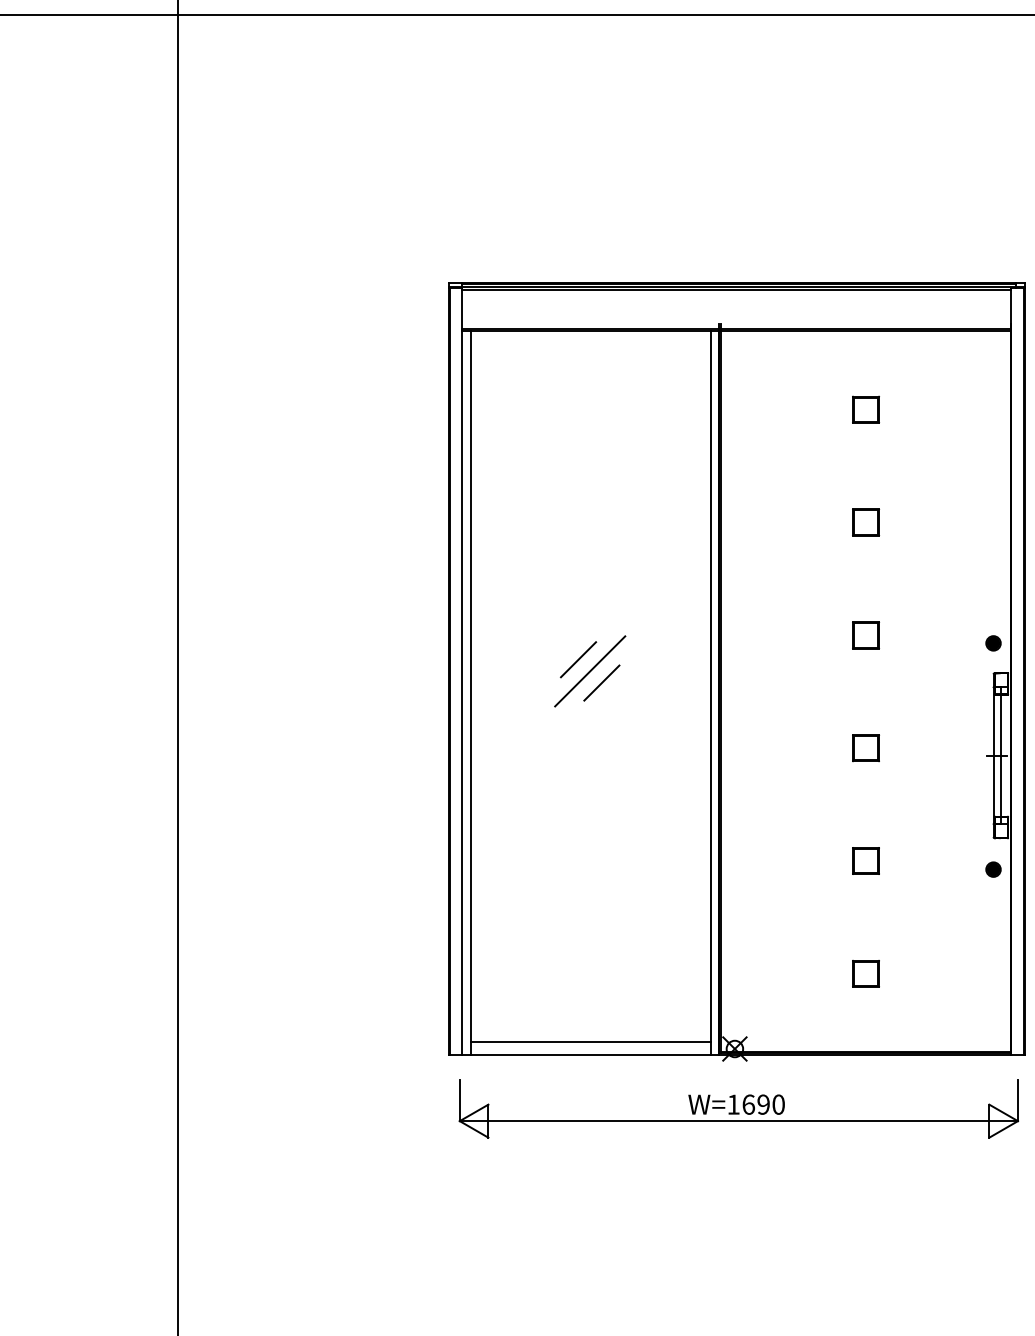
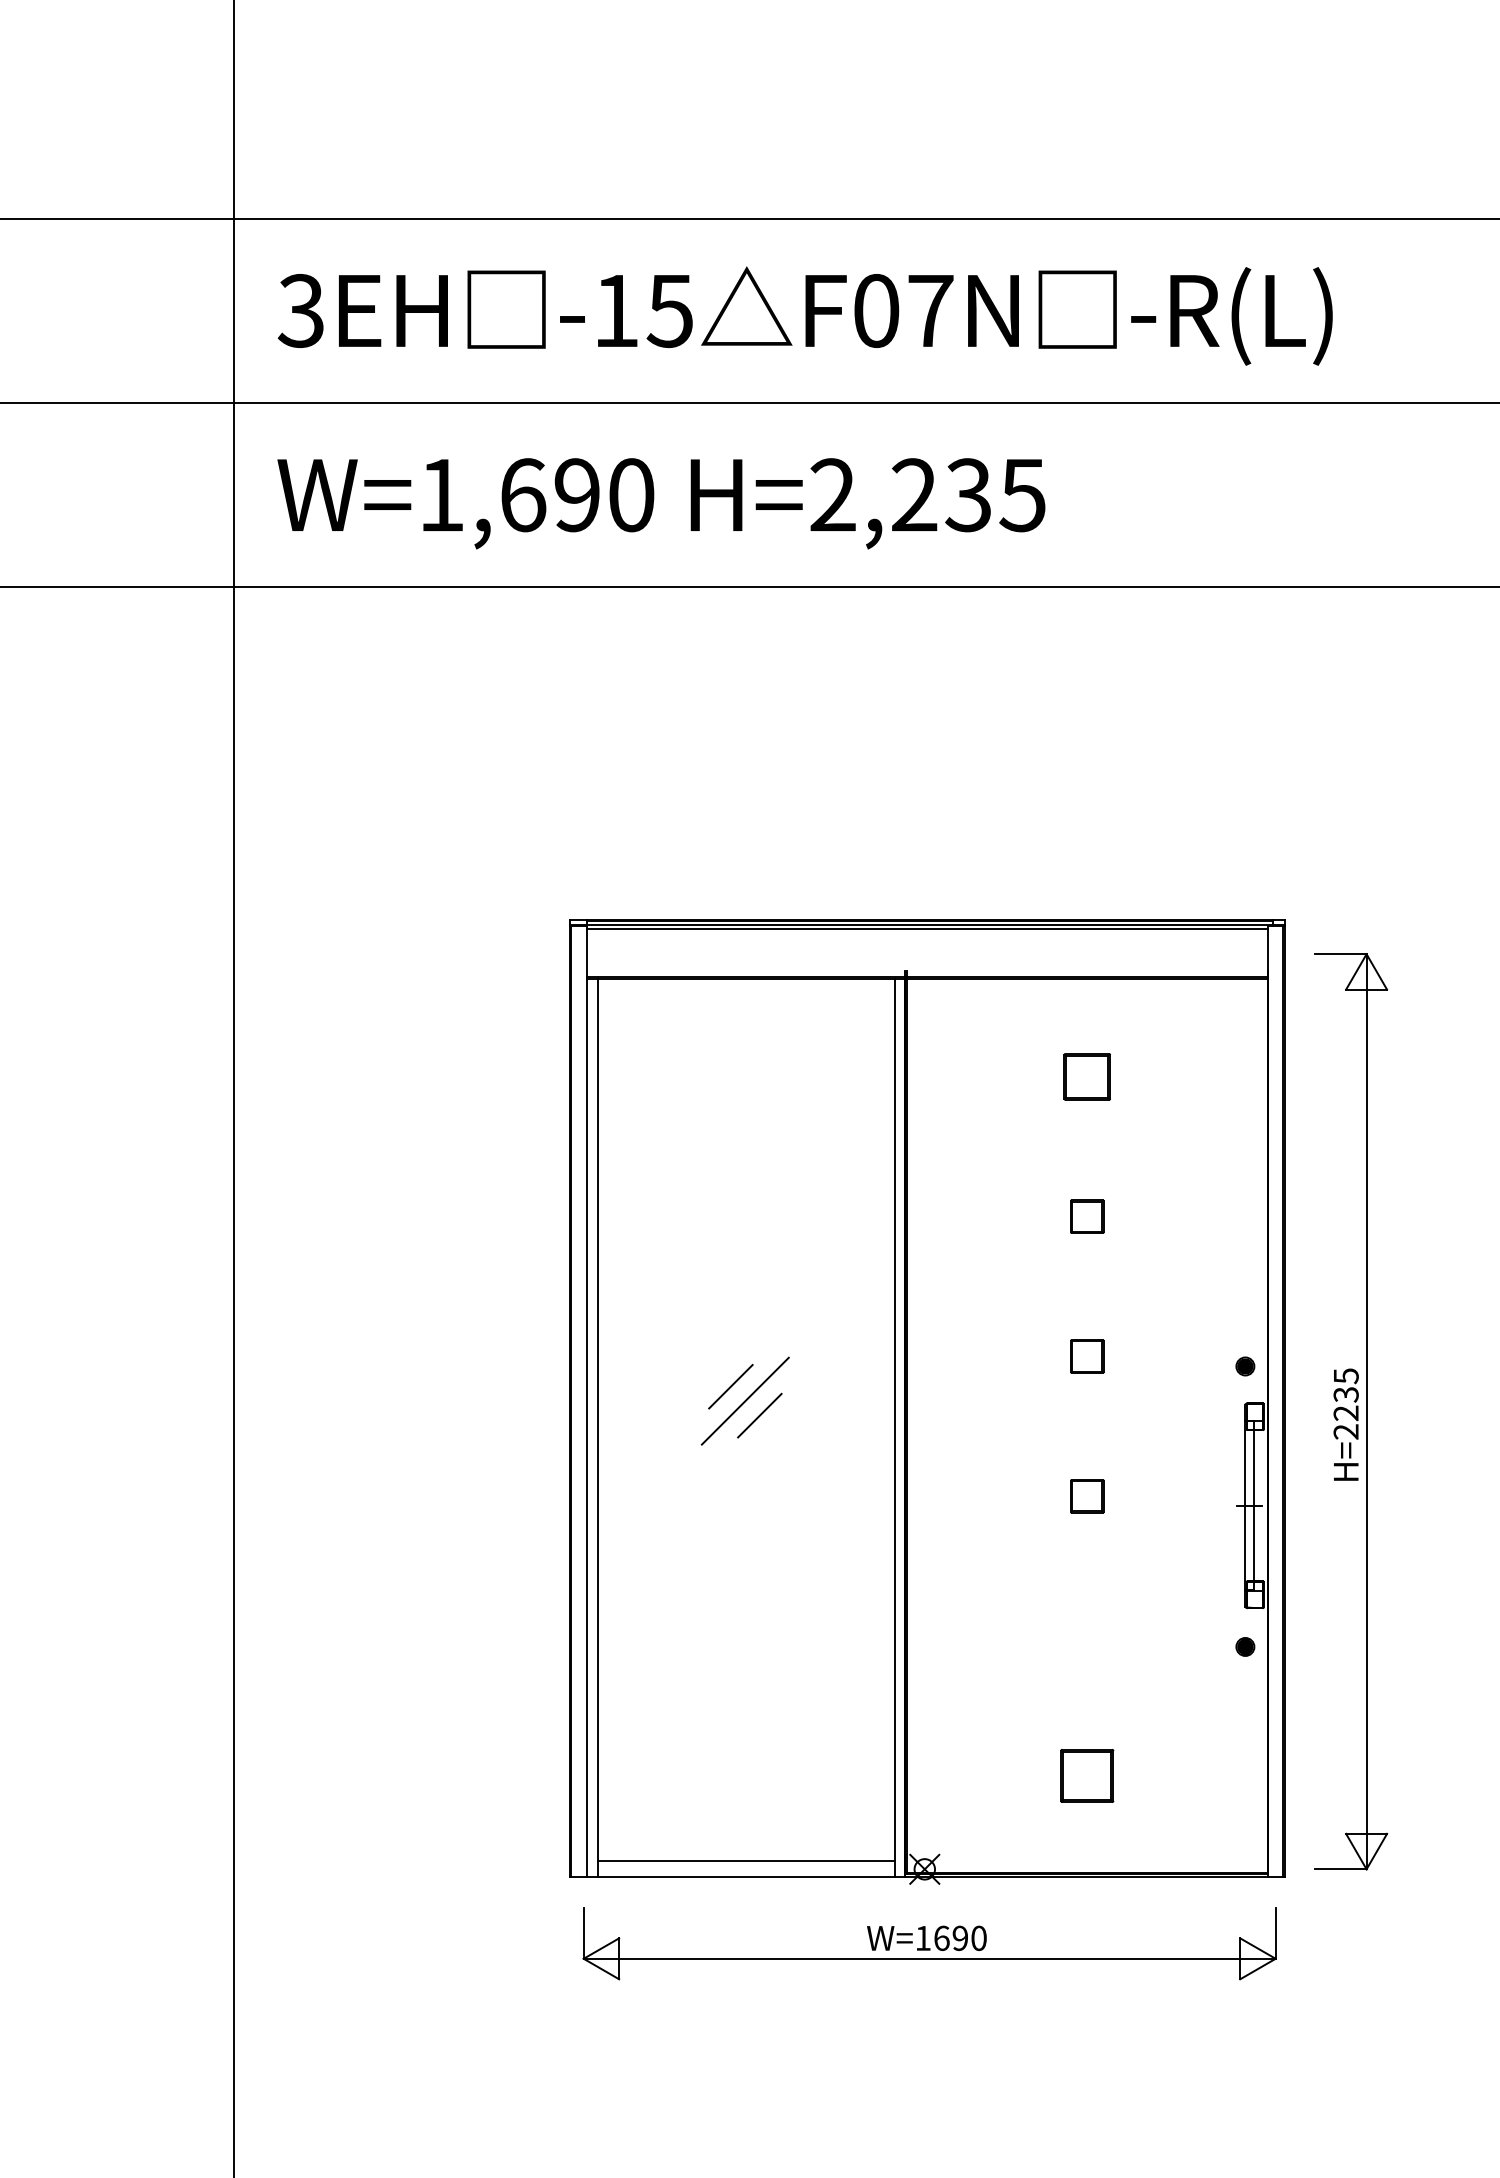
part: (866, 409) -> (1087, 1076), size x1.4
part: (866, 861) -> (1087, 1636), removed
part: (866, 974) -> (1087, 1776), size x1.6

